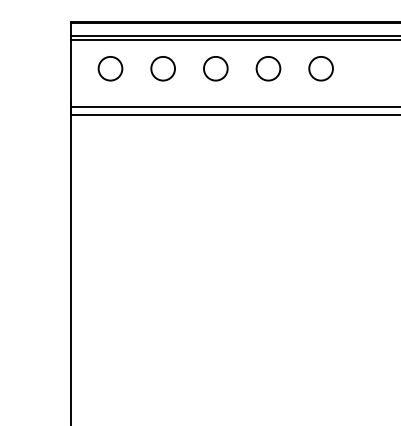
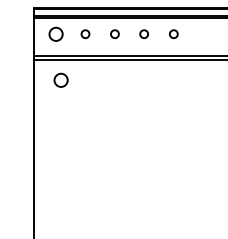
circle: (163, 67) -> (85, 33), size x0.6
circle: (215, 67) -> (114, 33), size x0.6
circle: (267, 67) -> (143, 33), size x0.6
circle: (320, 67) -> (173, 33), size x0.6
circle: (118, 149) -> (60, 79), added

